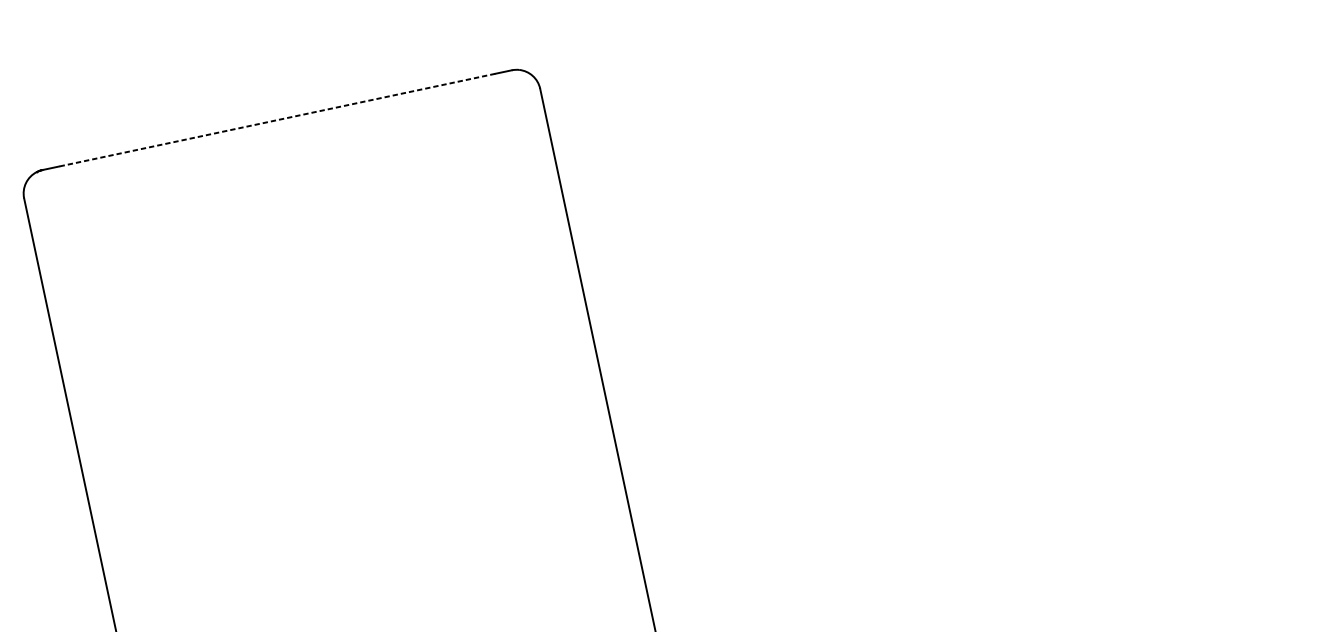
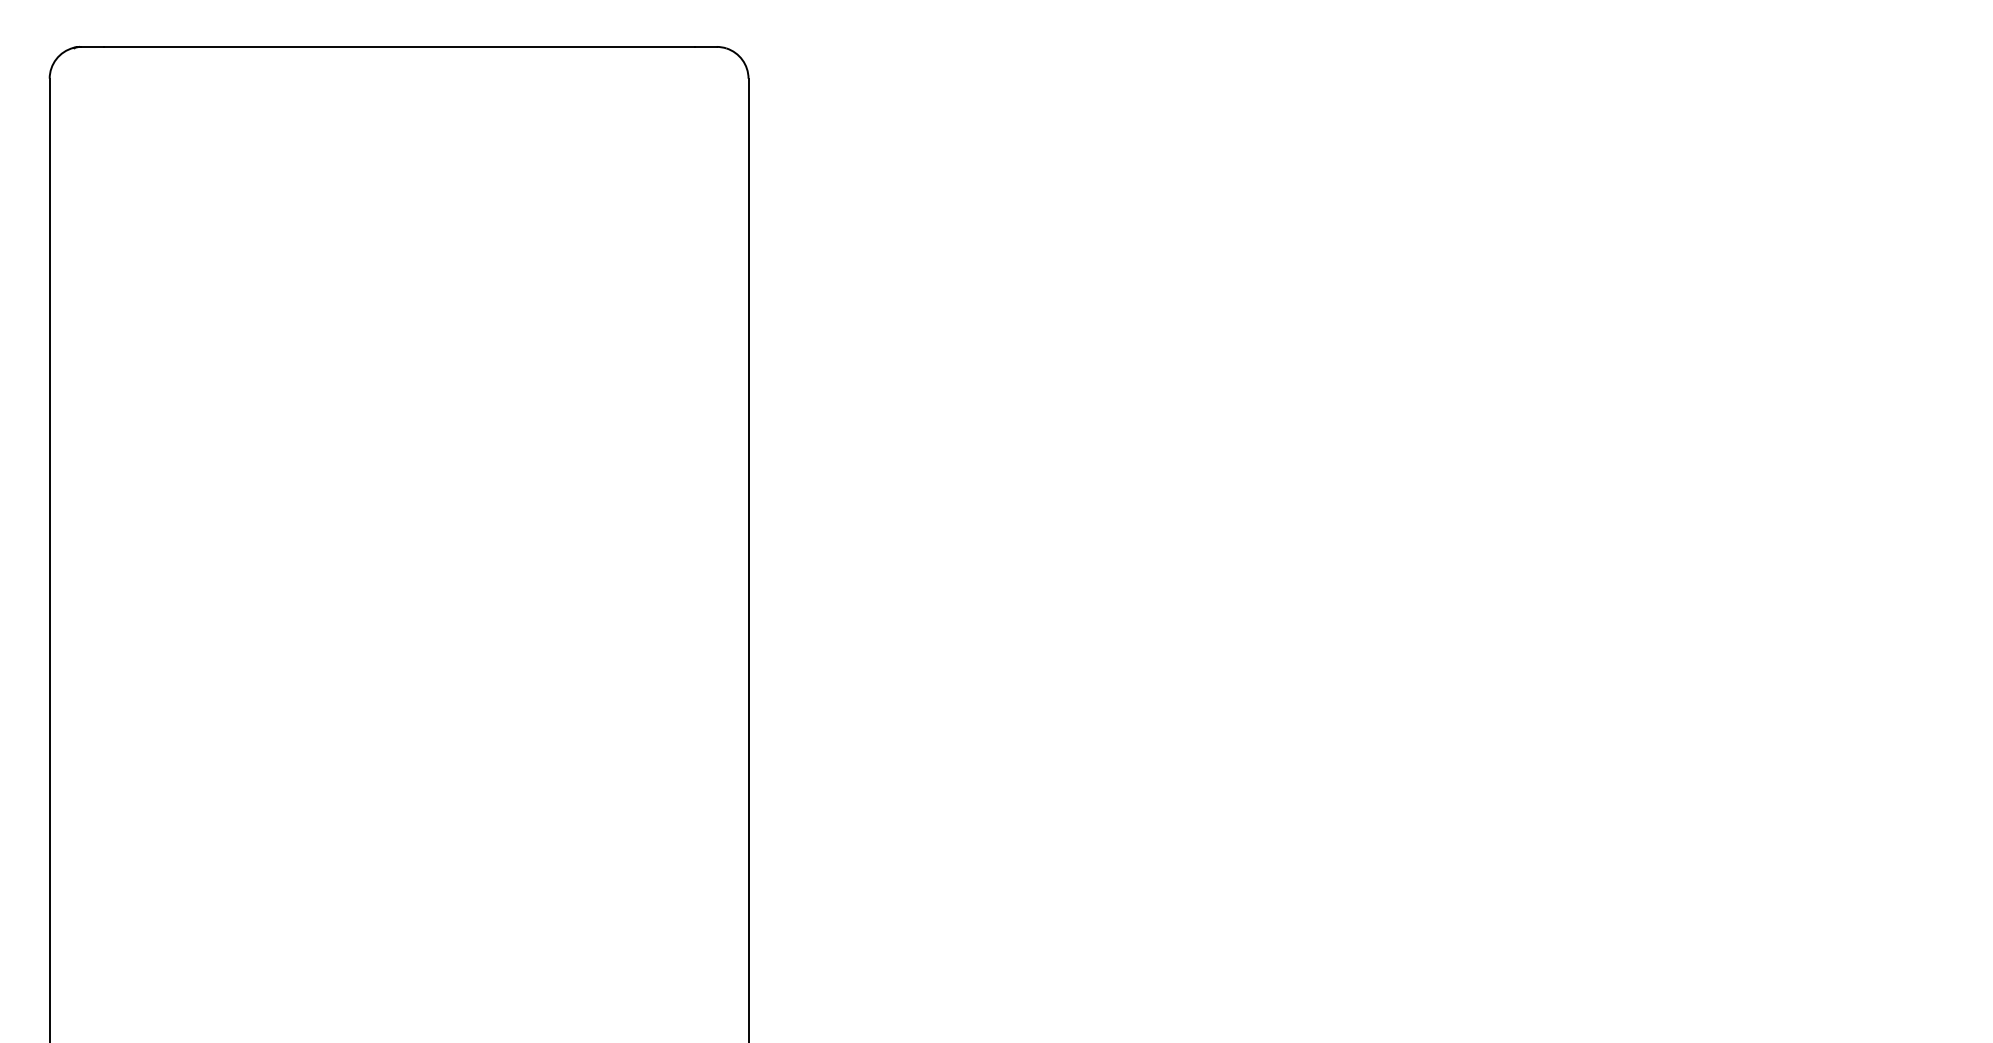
line: (276, 119) -> (398, 46), dashed -> solid

